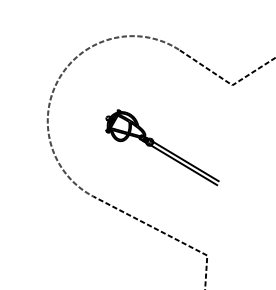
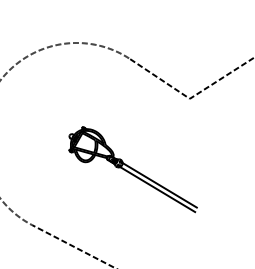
part: (162, 147) -> (133, 169), moved

